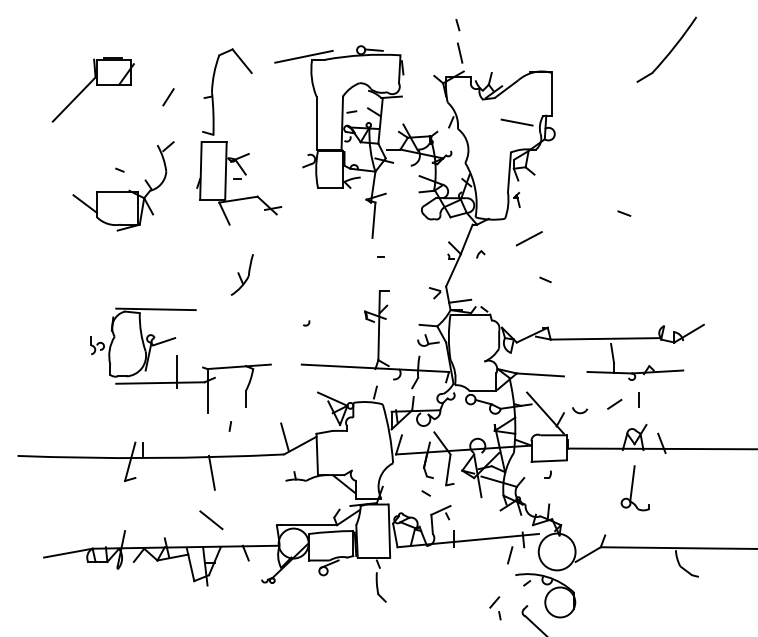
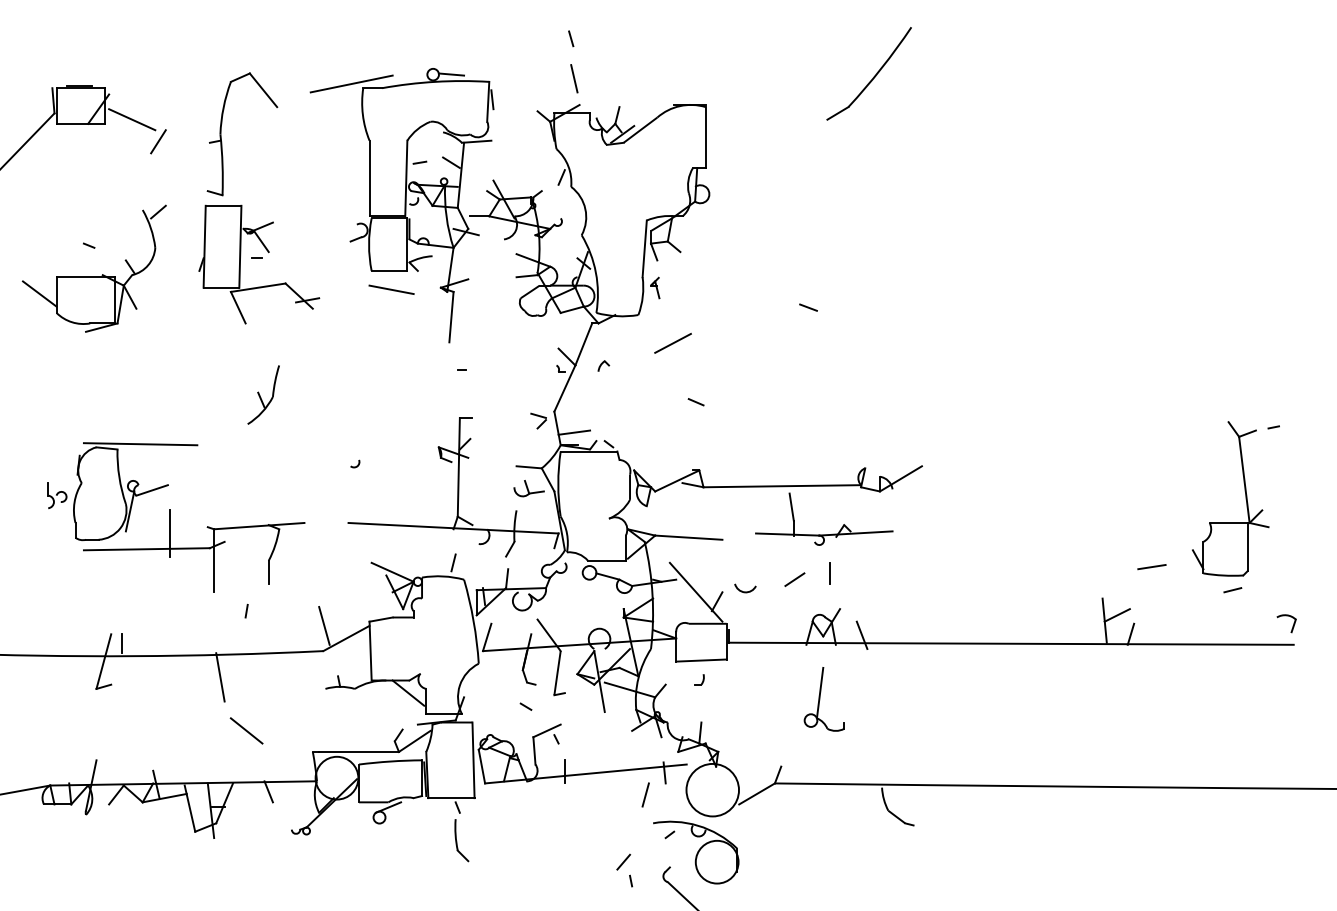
line: (150, 81) -> (132, 119), added
line: (517, 122) -> (391, 289), moved
line: (211, 519) -> (246, 730), moved

